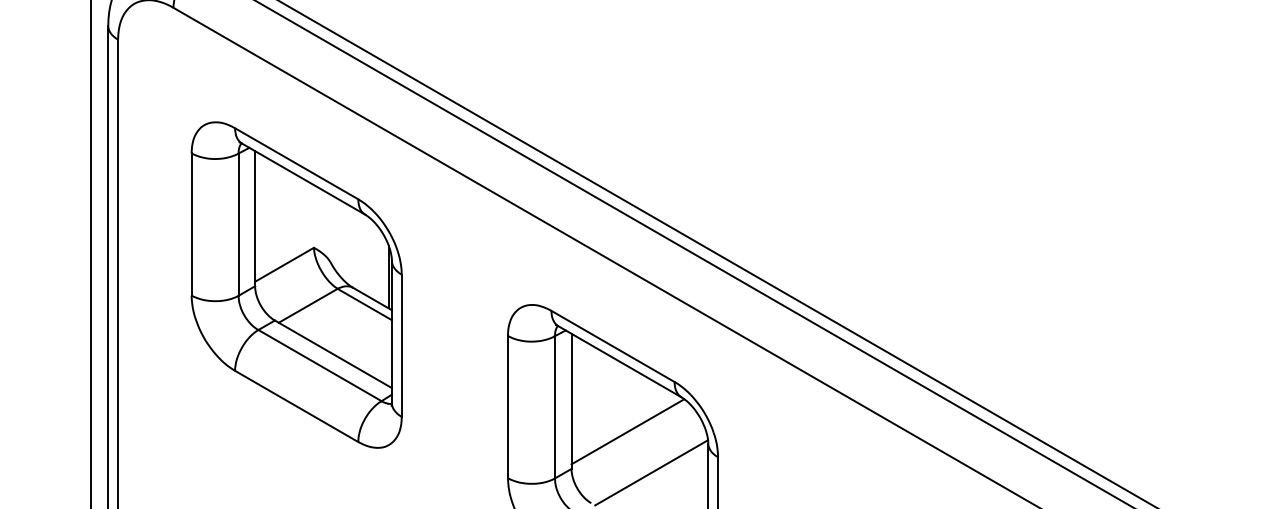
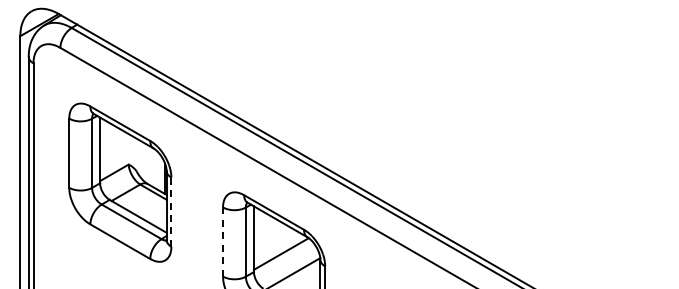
line: (401, 346) -> (171, 212), solid -> dashed
line: (508, 408) -> (223, 242), solid -> dashed

